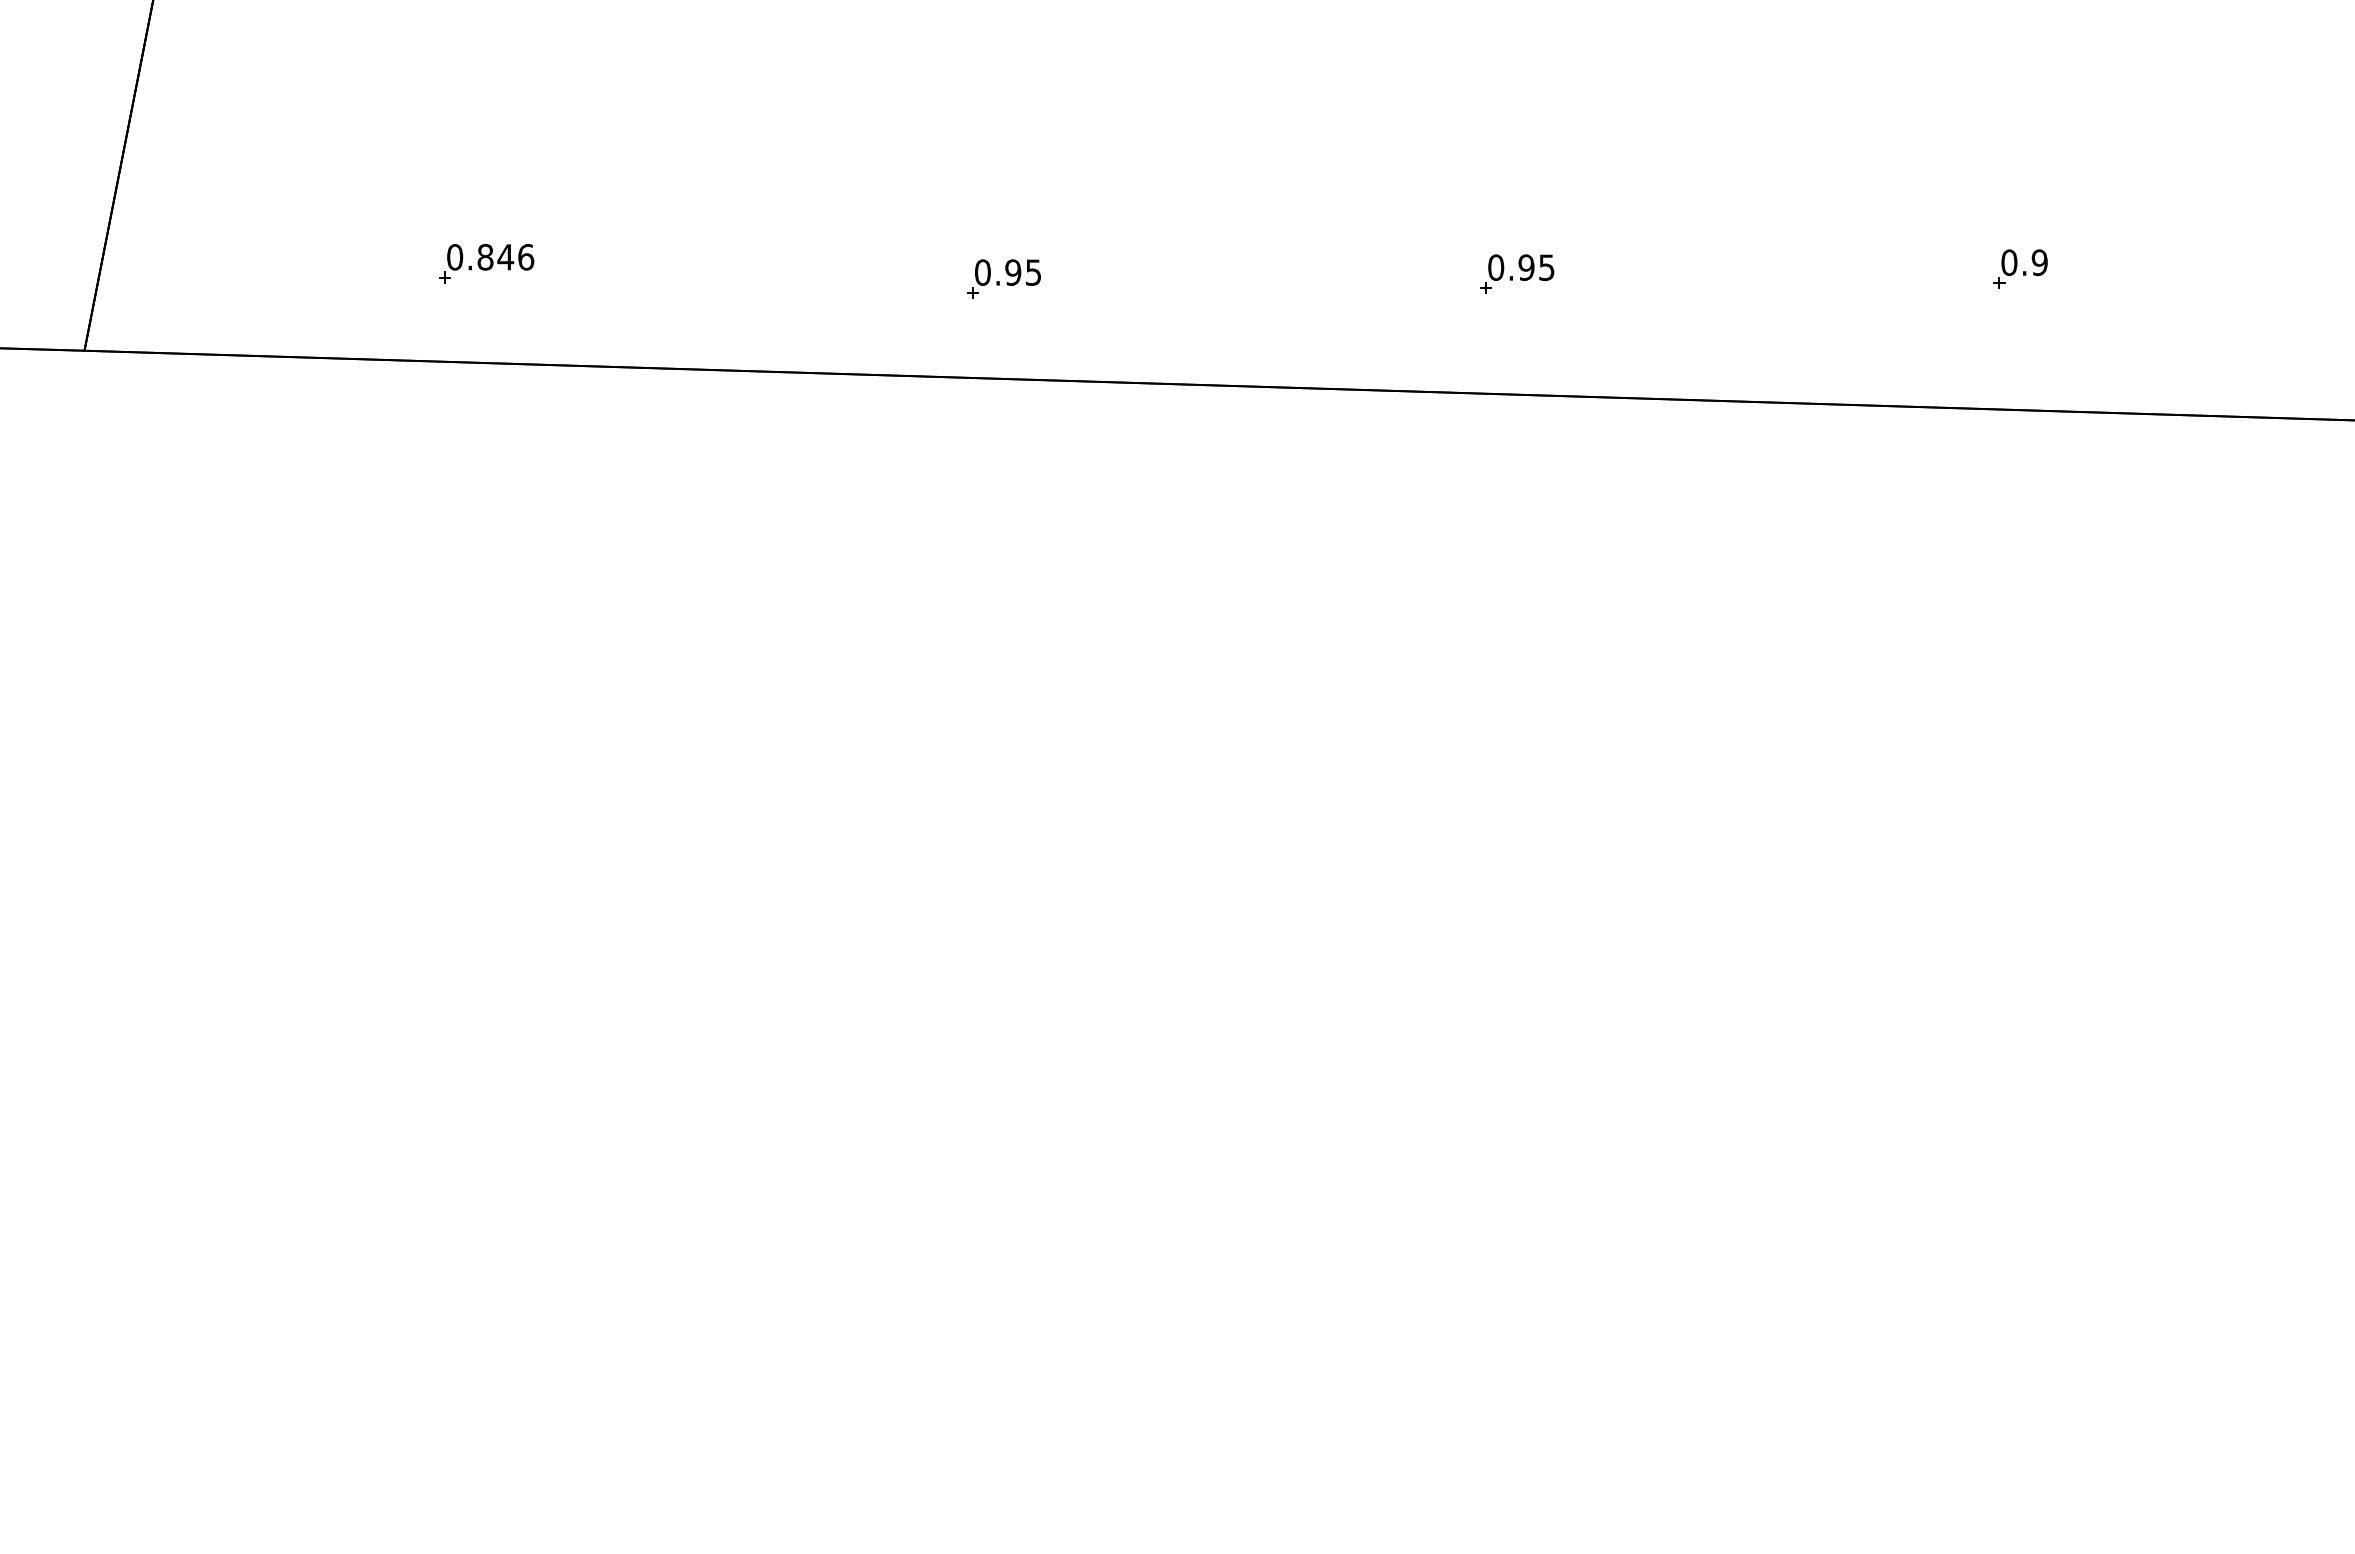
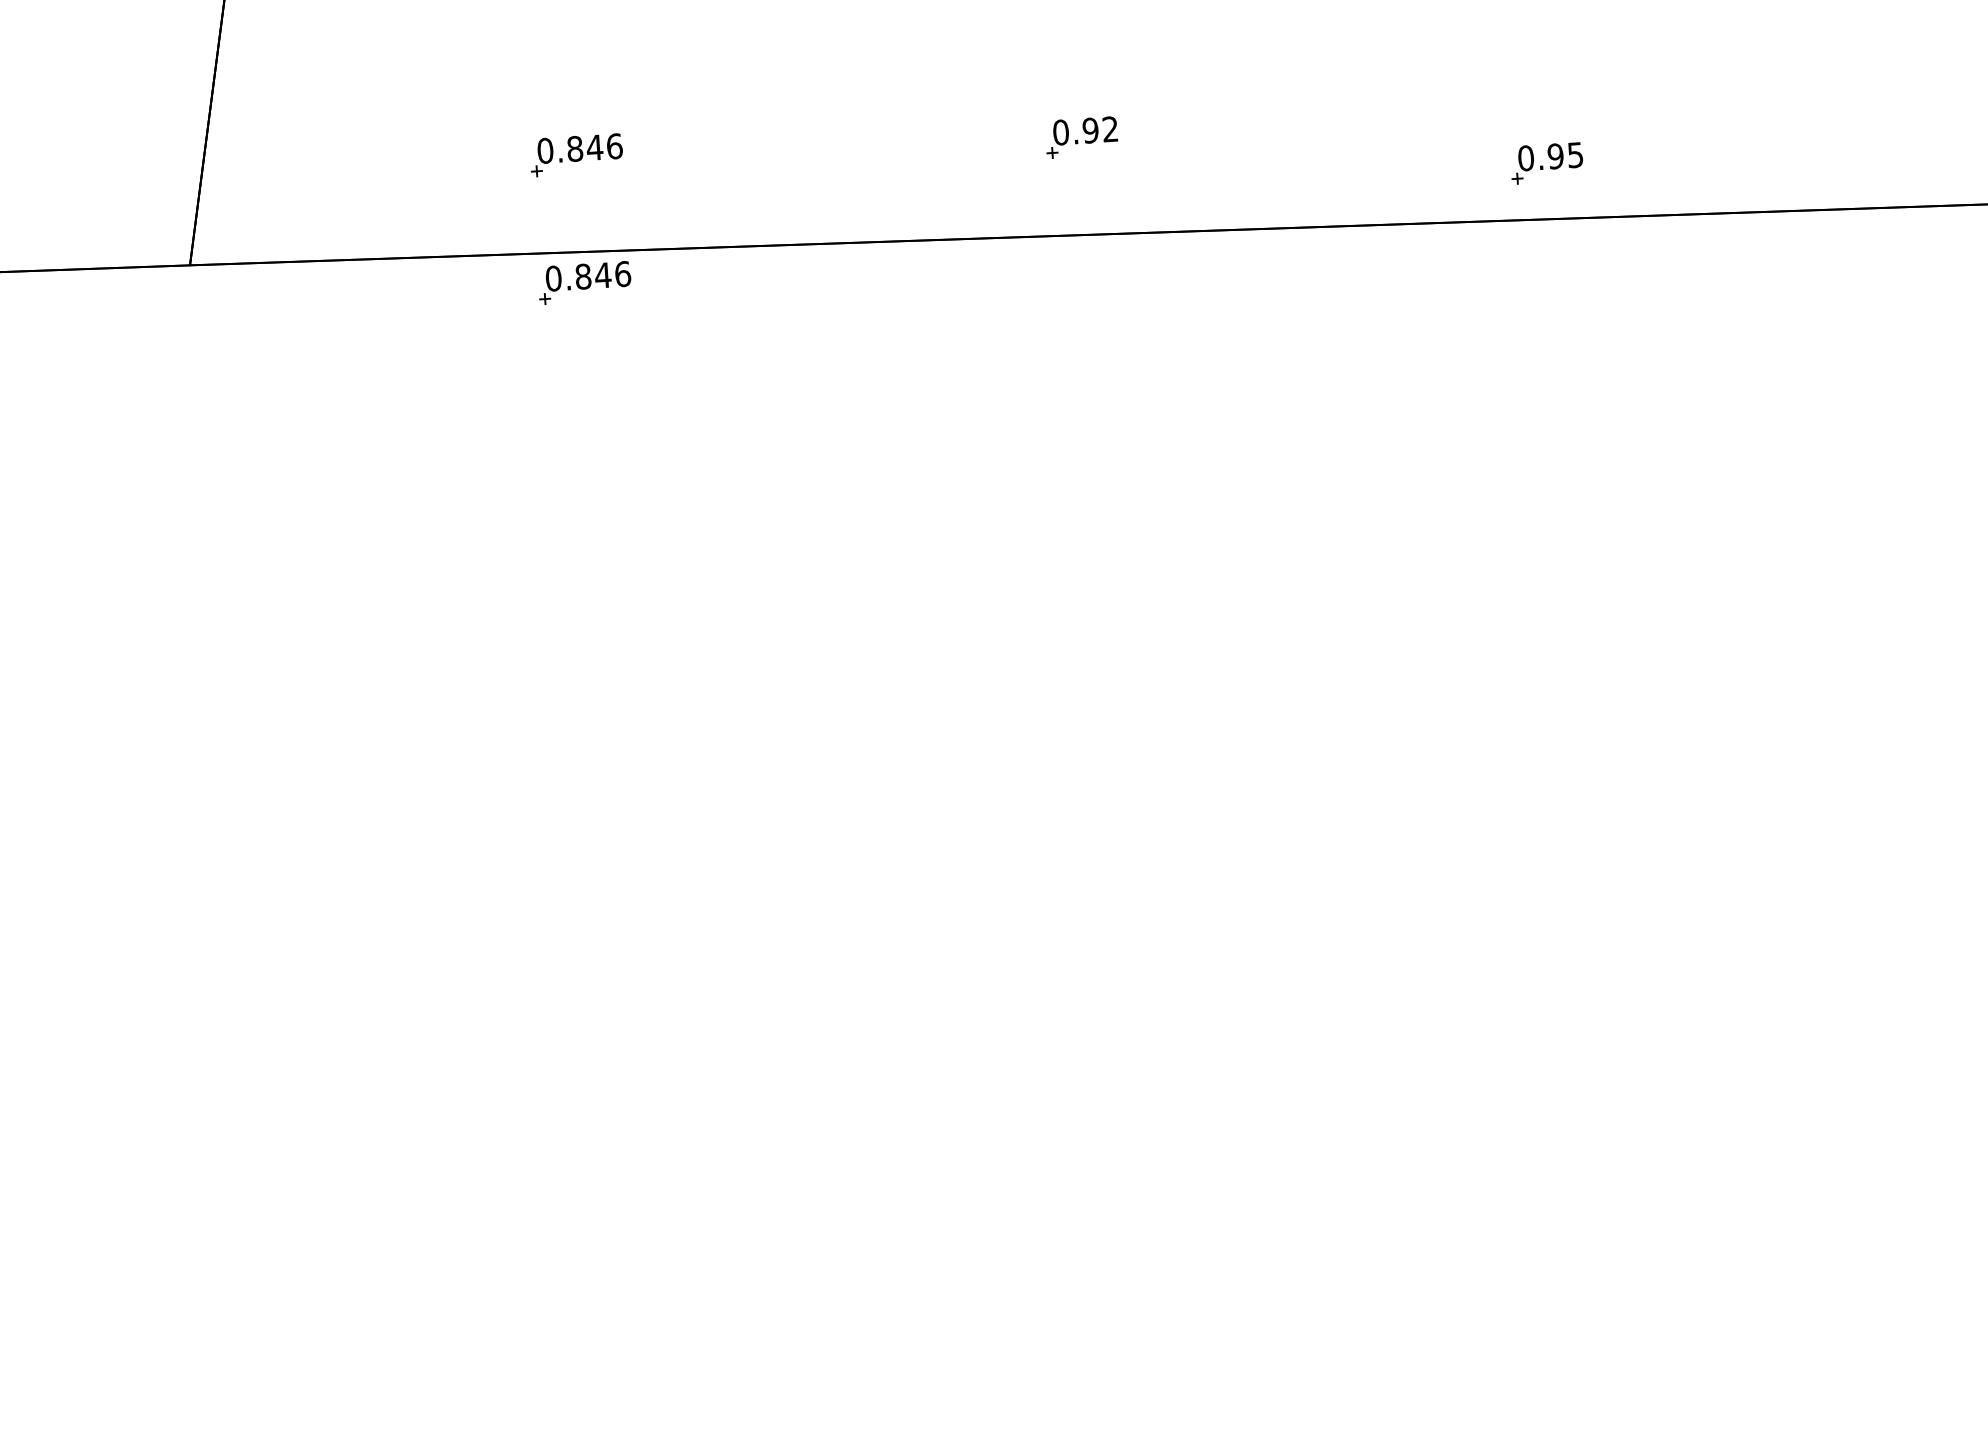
text: (1032, 272) -> (1109, 129), 0.95 -> 0.92
part: (1517, 273) -> (1547, 162), moved
part: (486, 394) -> (584, 282), added

